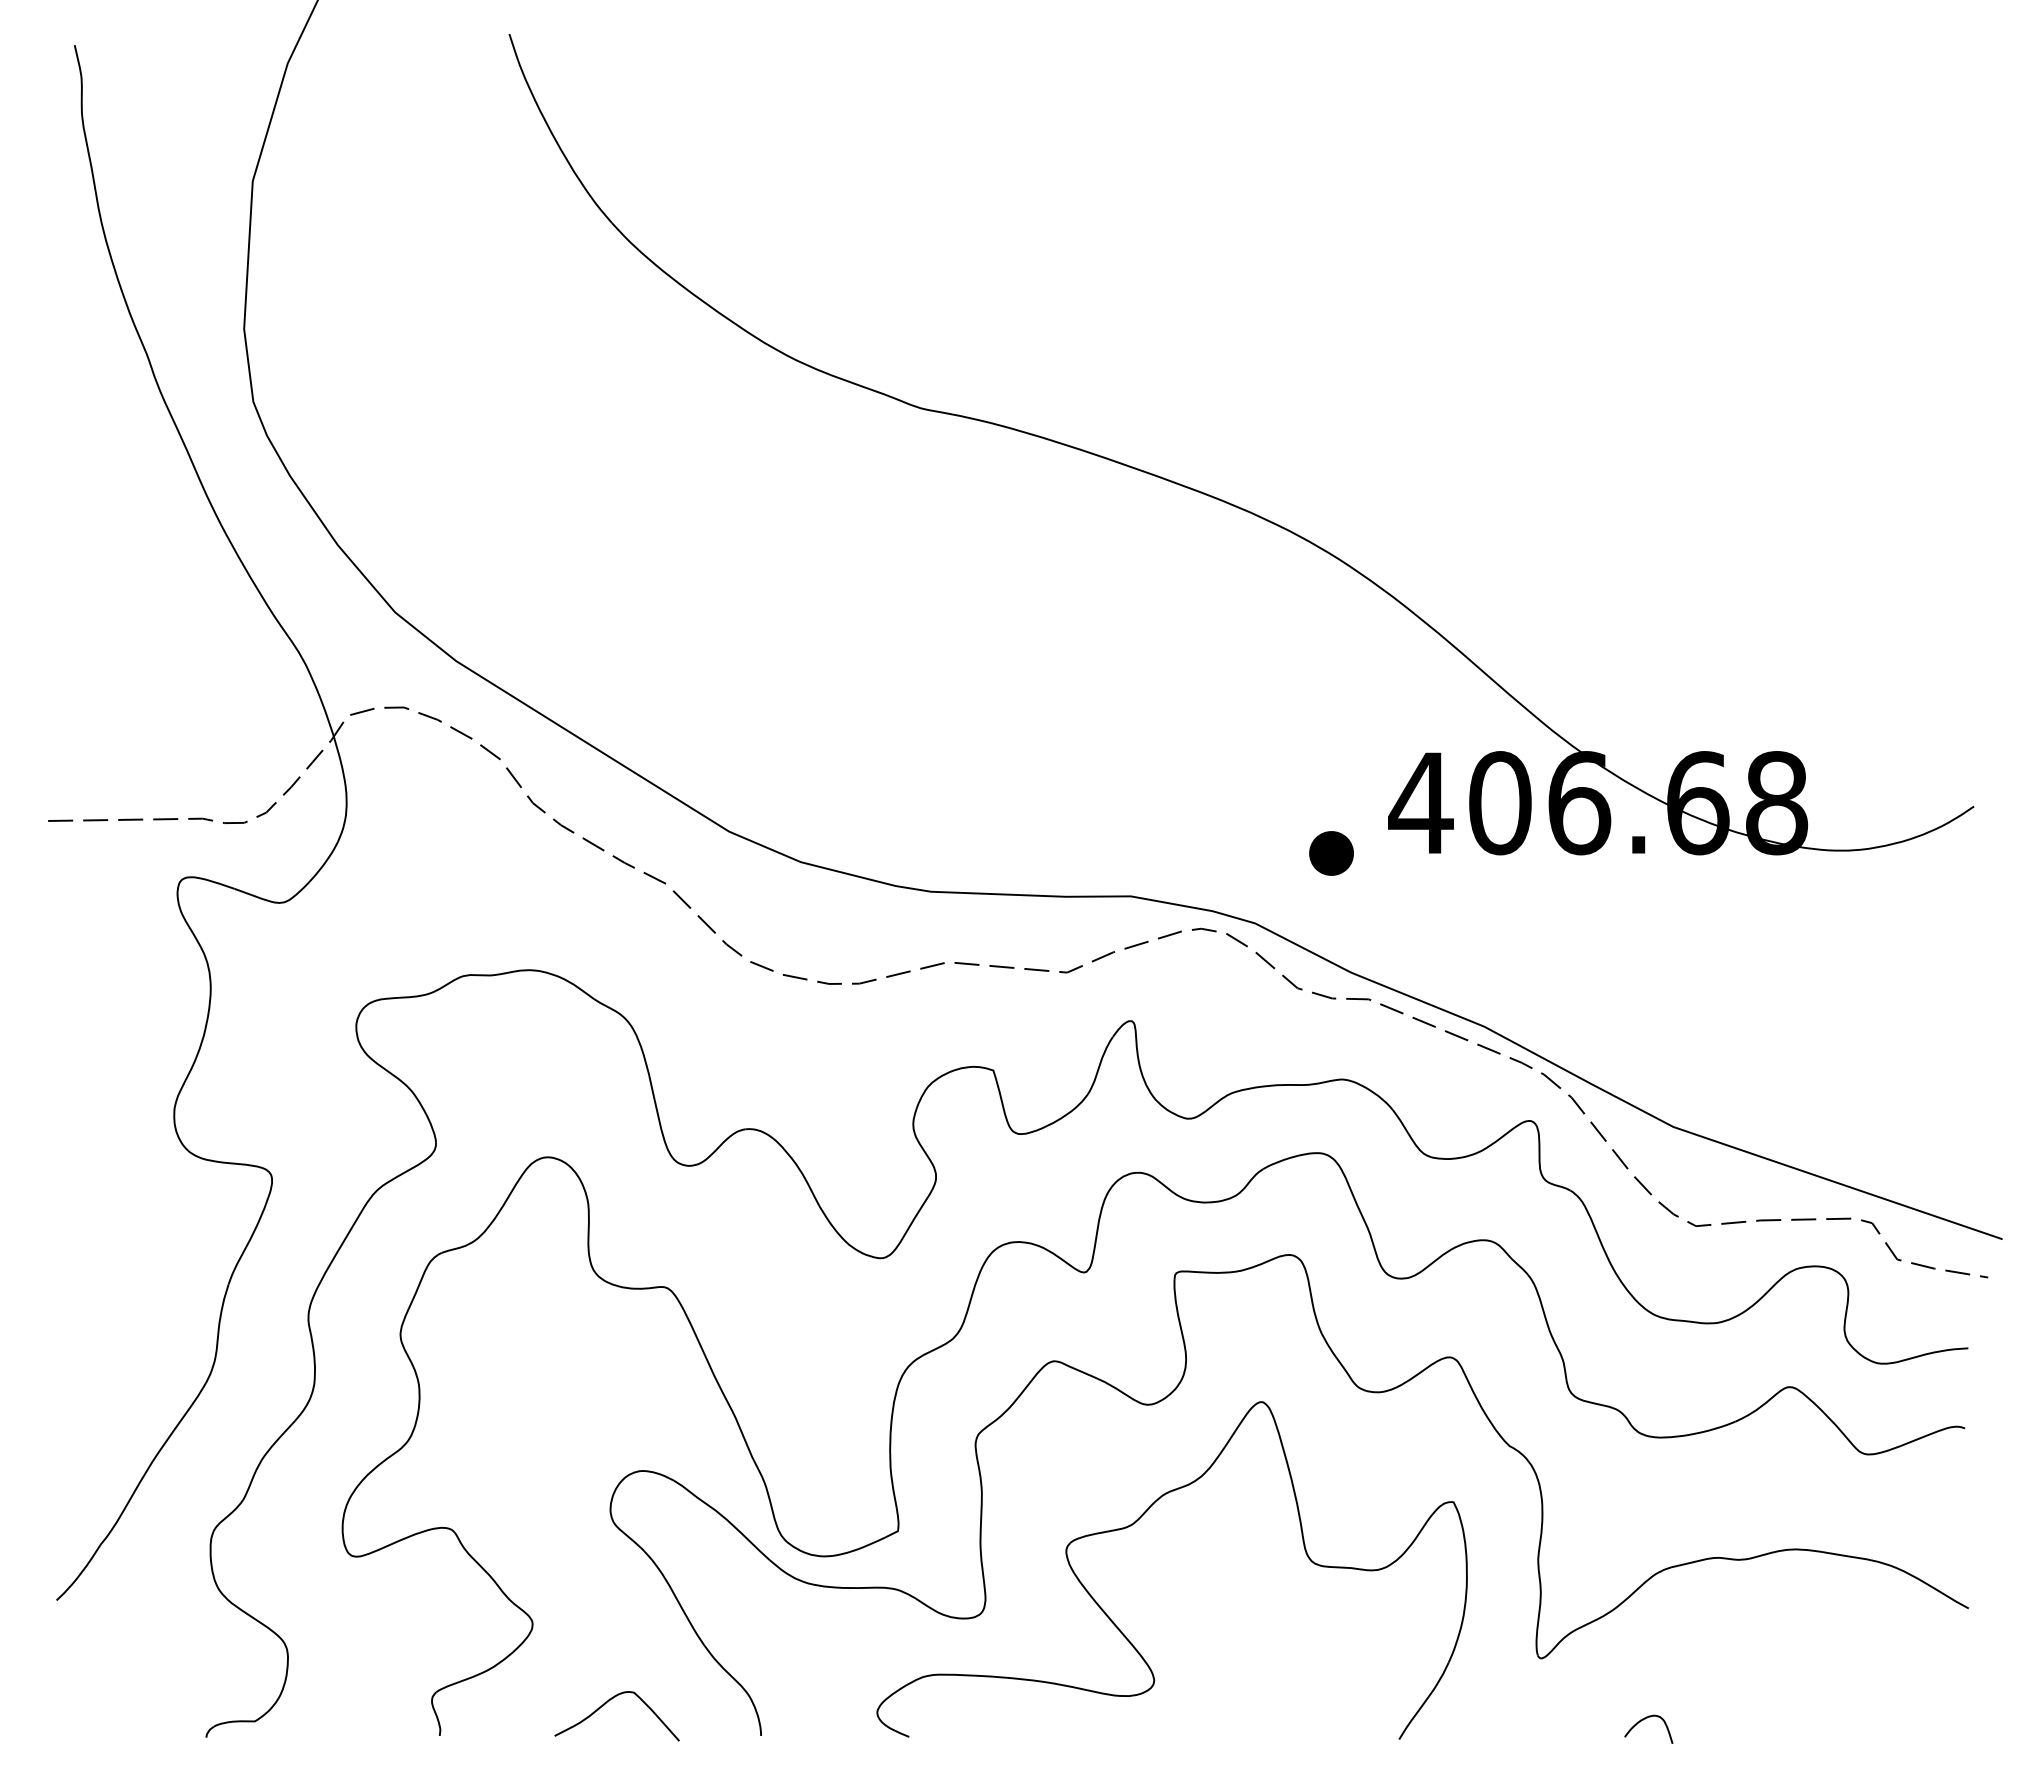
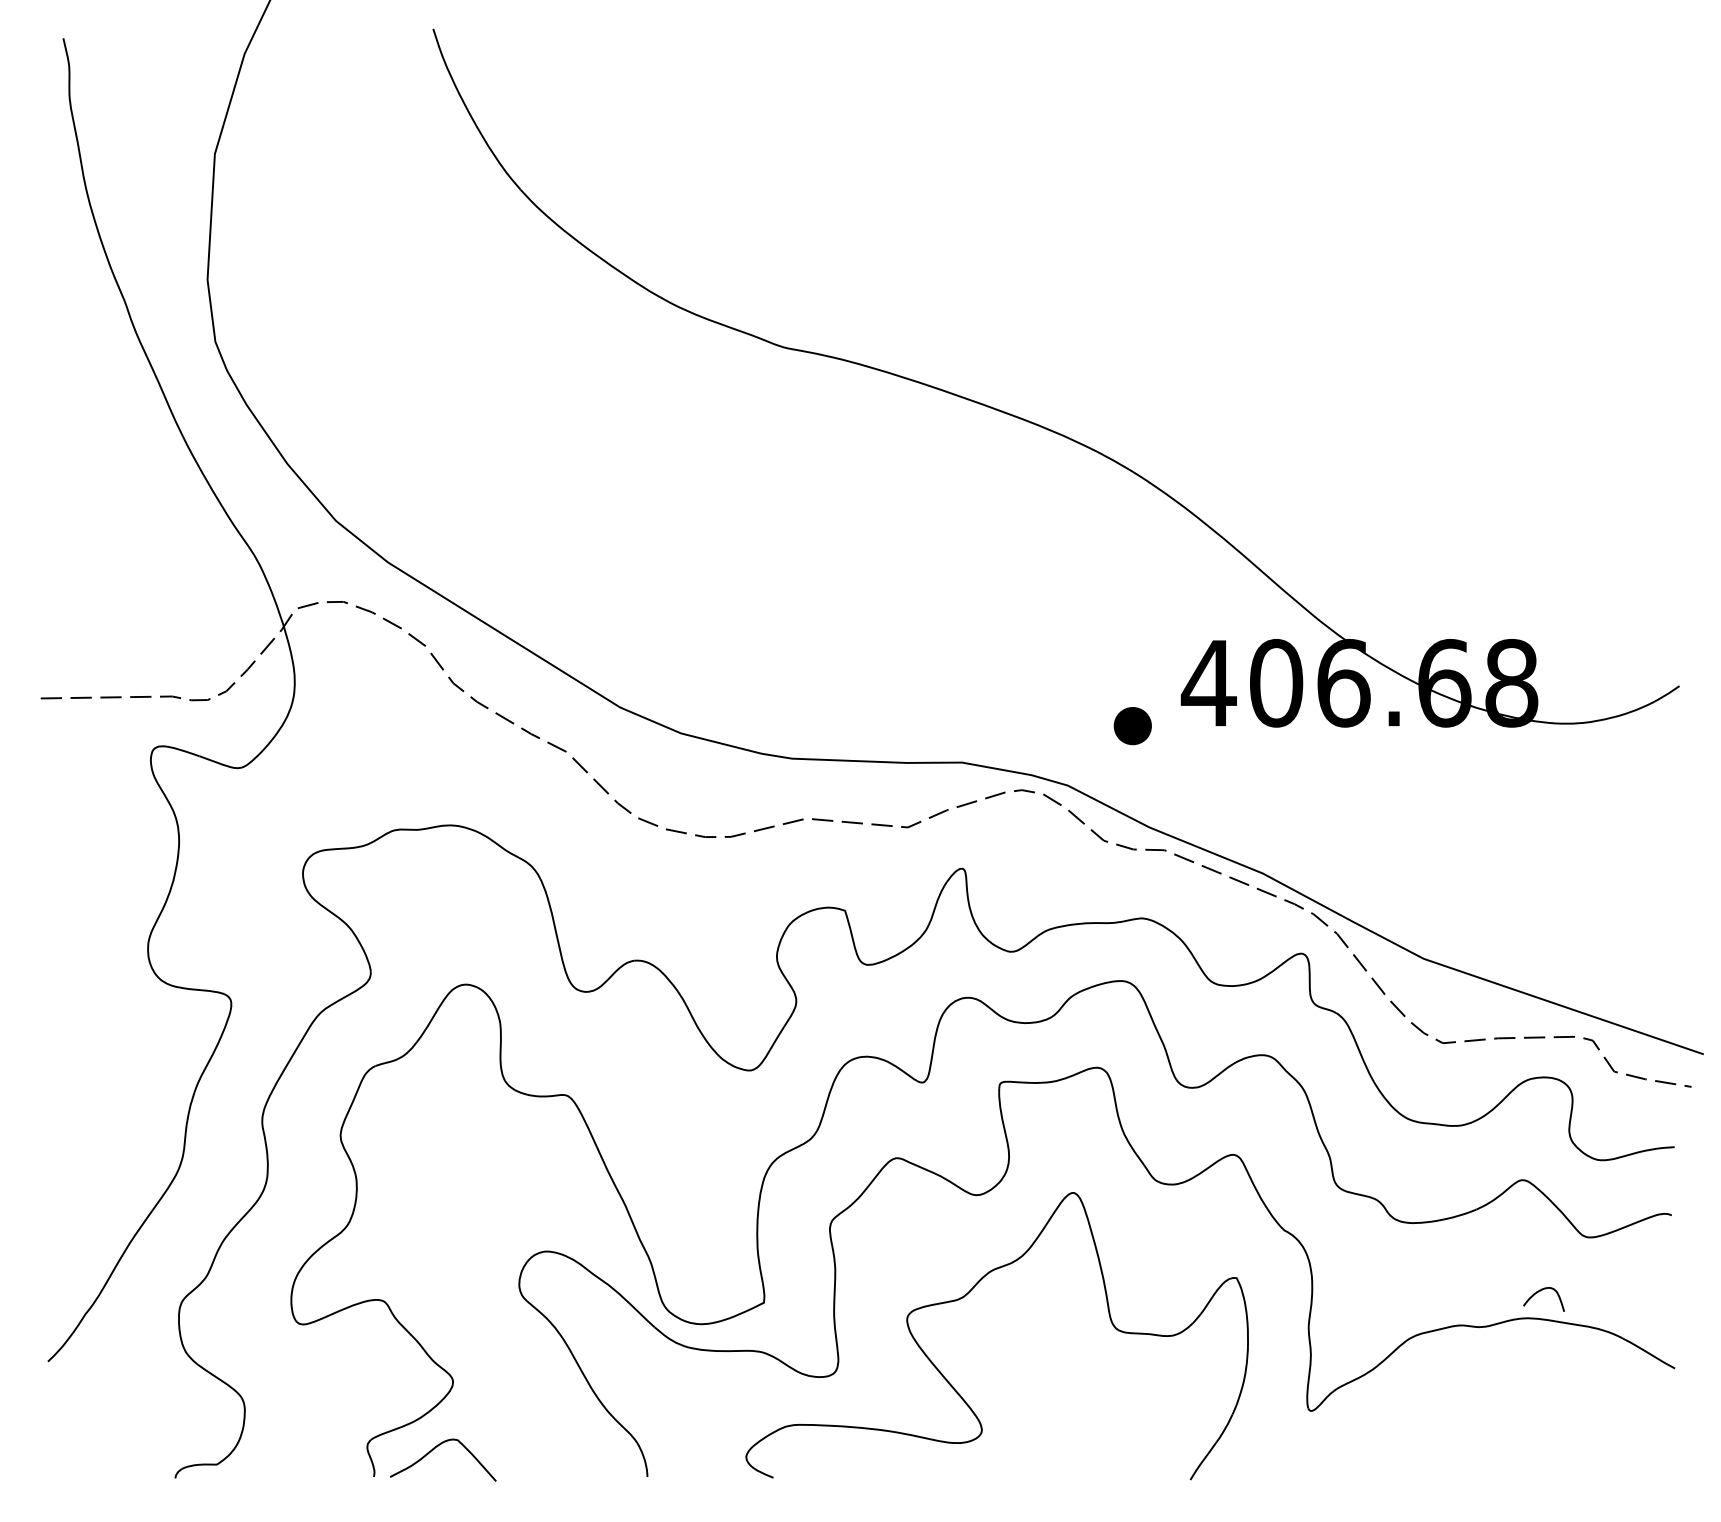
curve: (605, 1704) -> (433, 1450), moved
curve: (1643, 1720) -> (1539, 1291), moved

